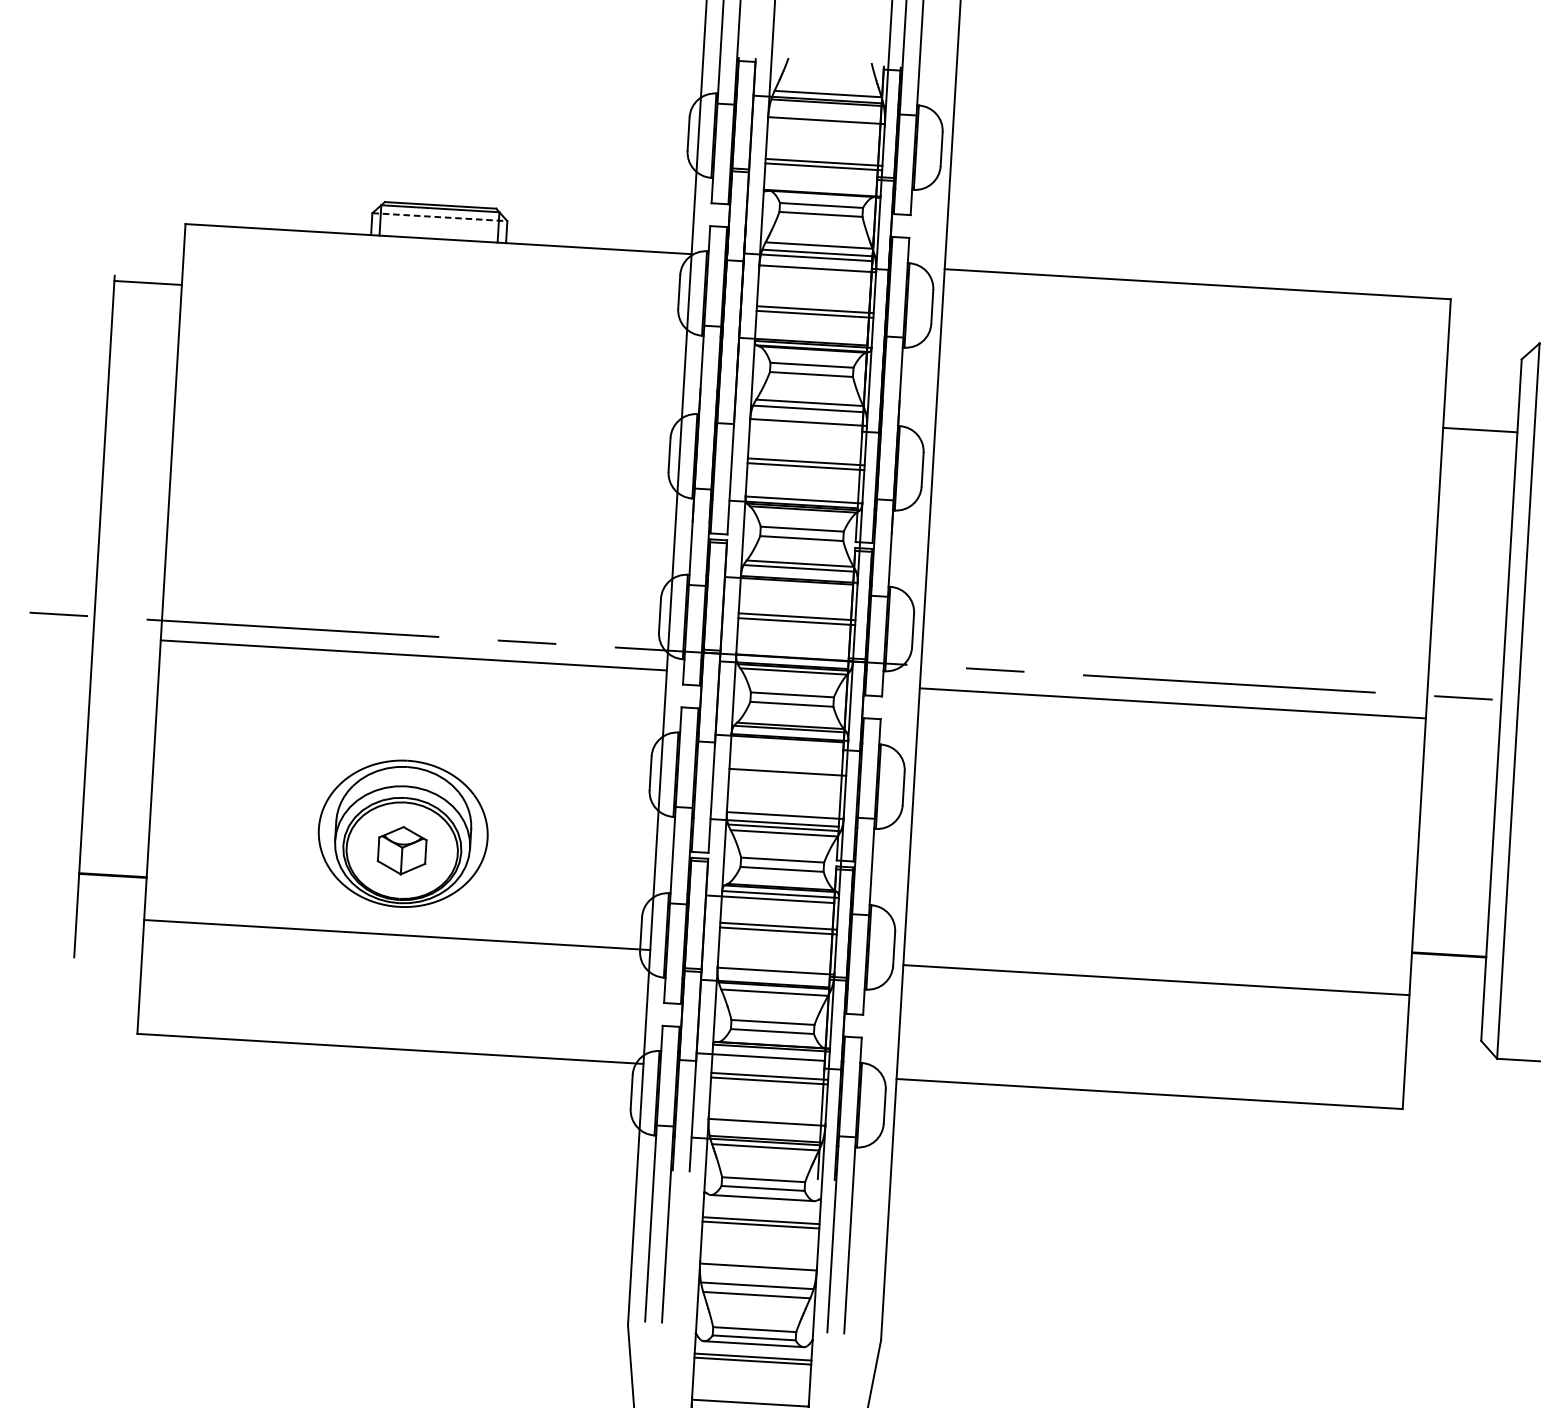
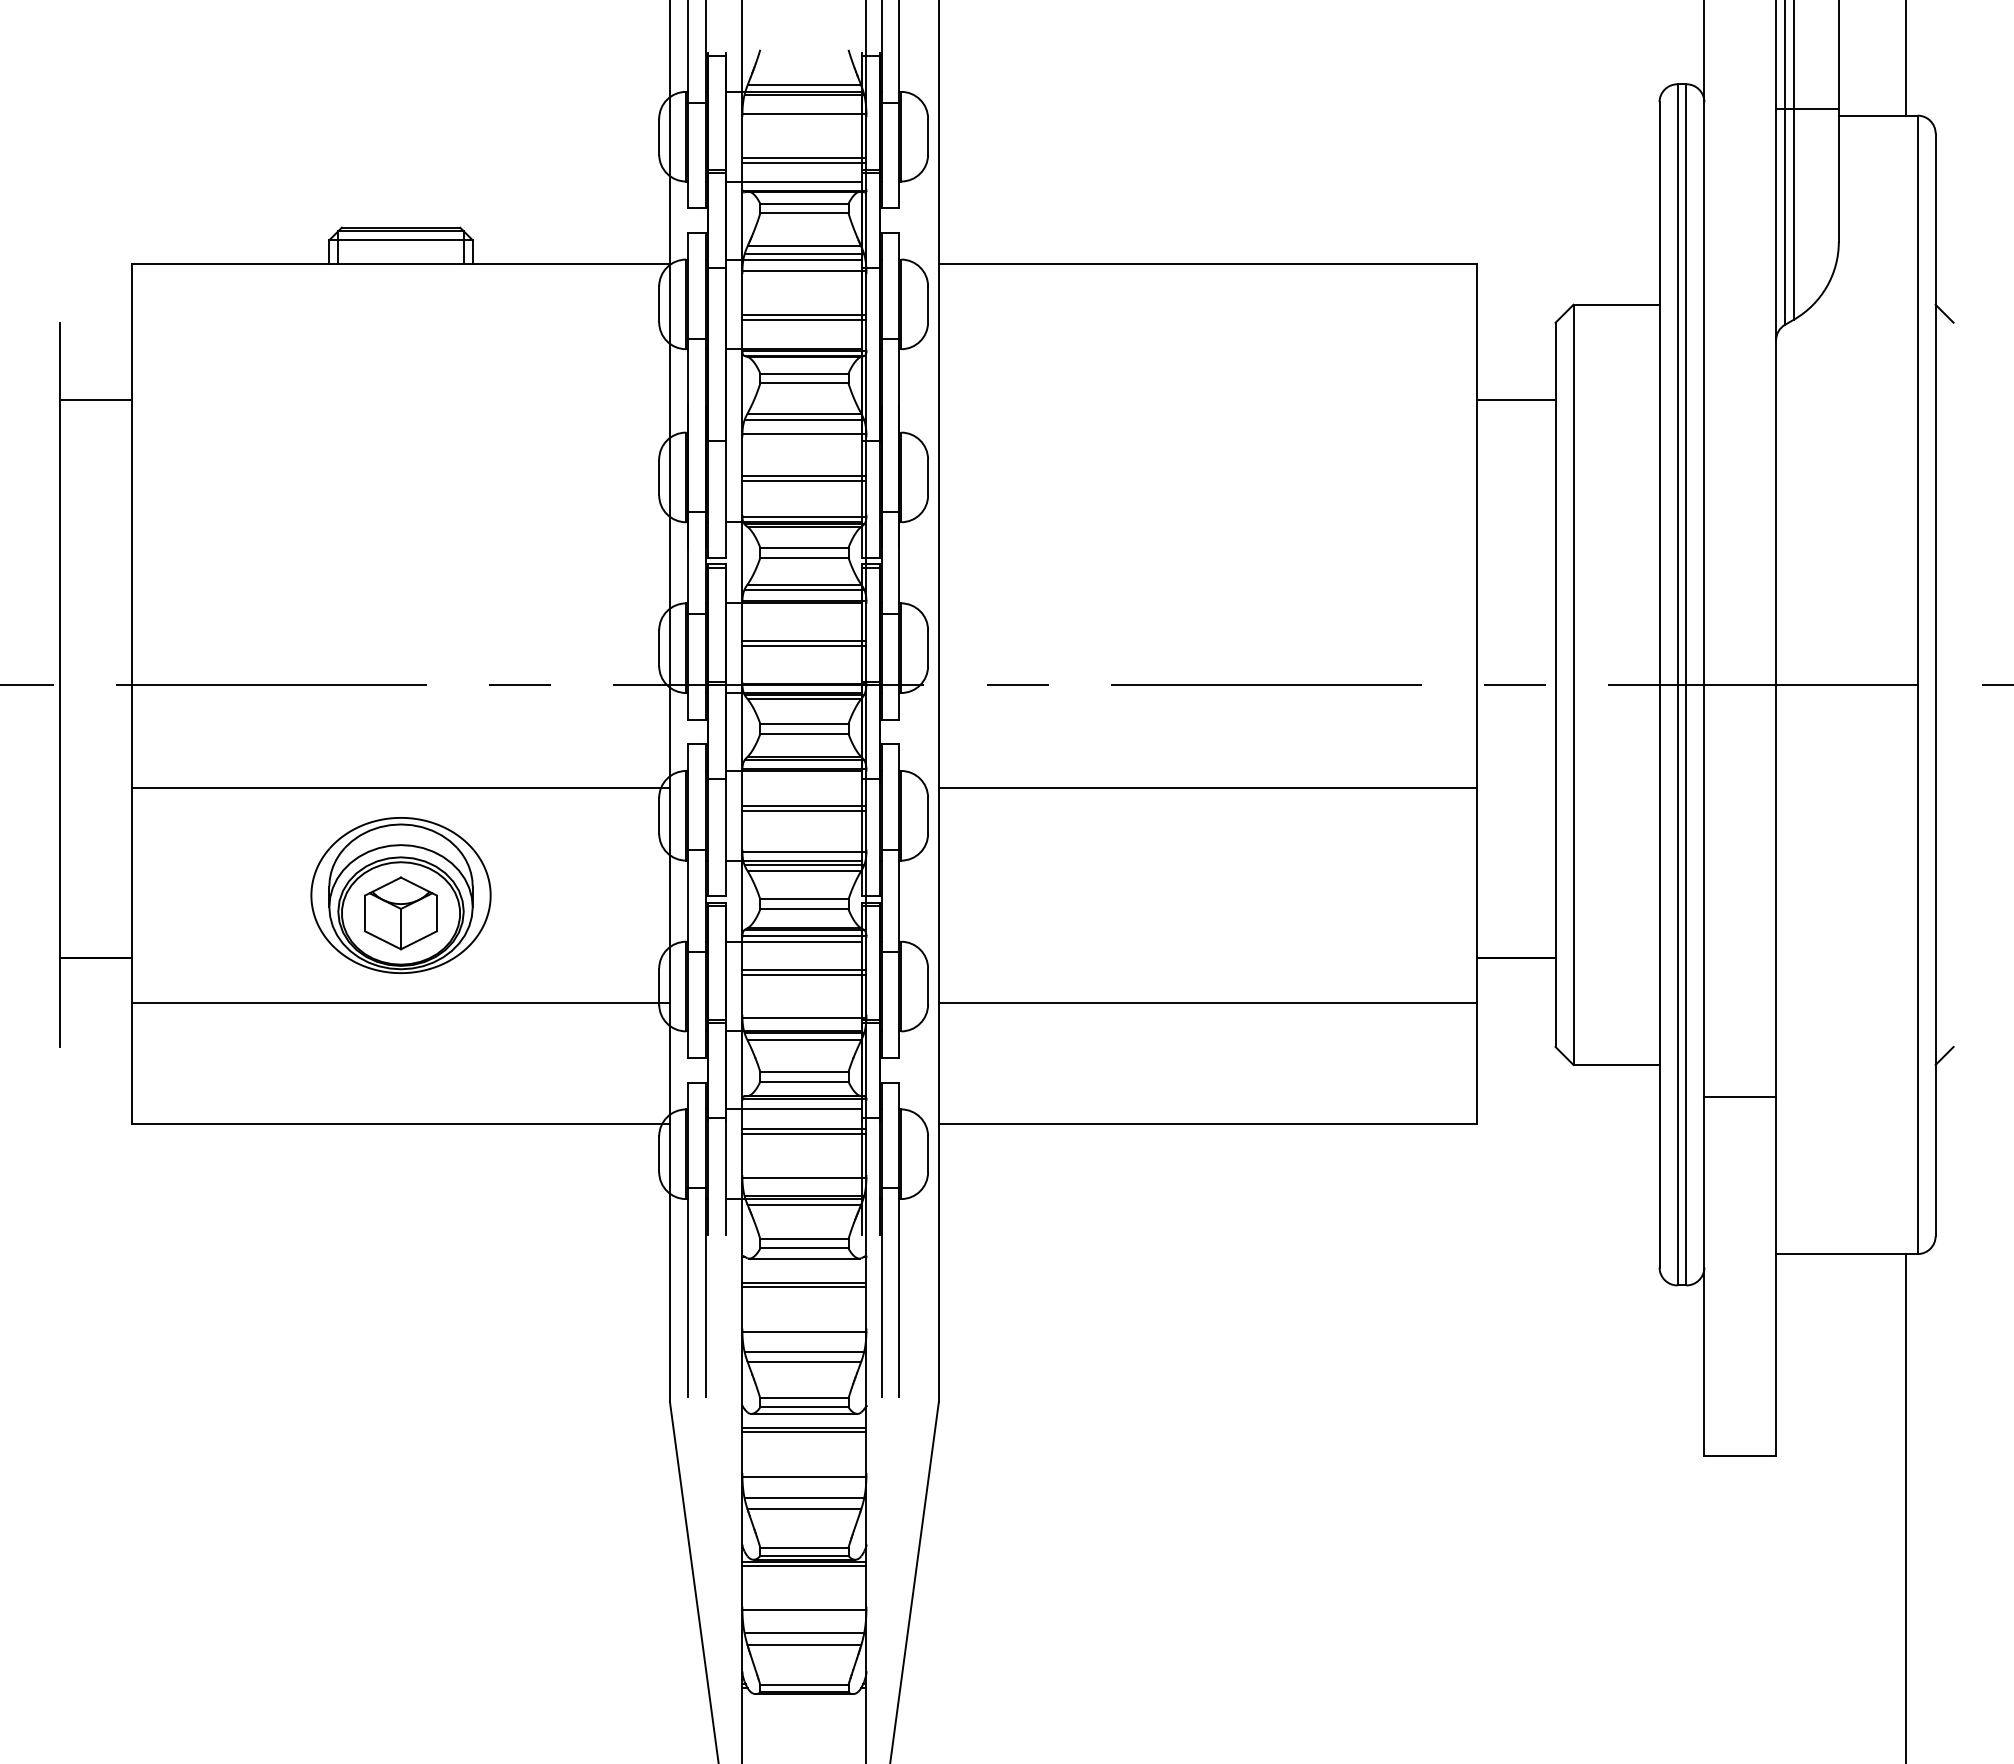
line: (812, 183) -> (793, 181), added
line: (440, 217) -> (401, 240), dashed -> solid
line: (148, 283) -> (96, 400), moved
line: (413, 654) -> (400, 787), moved
line: (1172, 702) -> (1207, 787), moved
line: (787, 777) -> (804, 811), added
part: (401, 850) -> (400, 913), size x1.43

